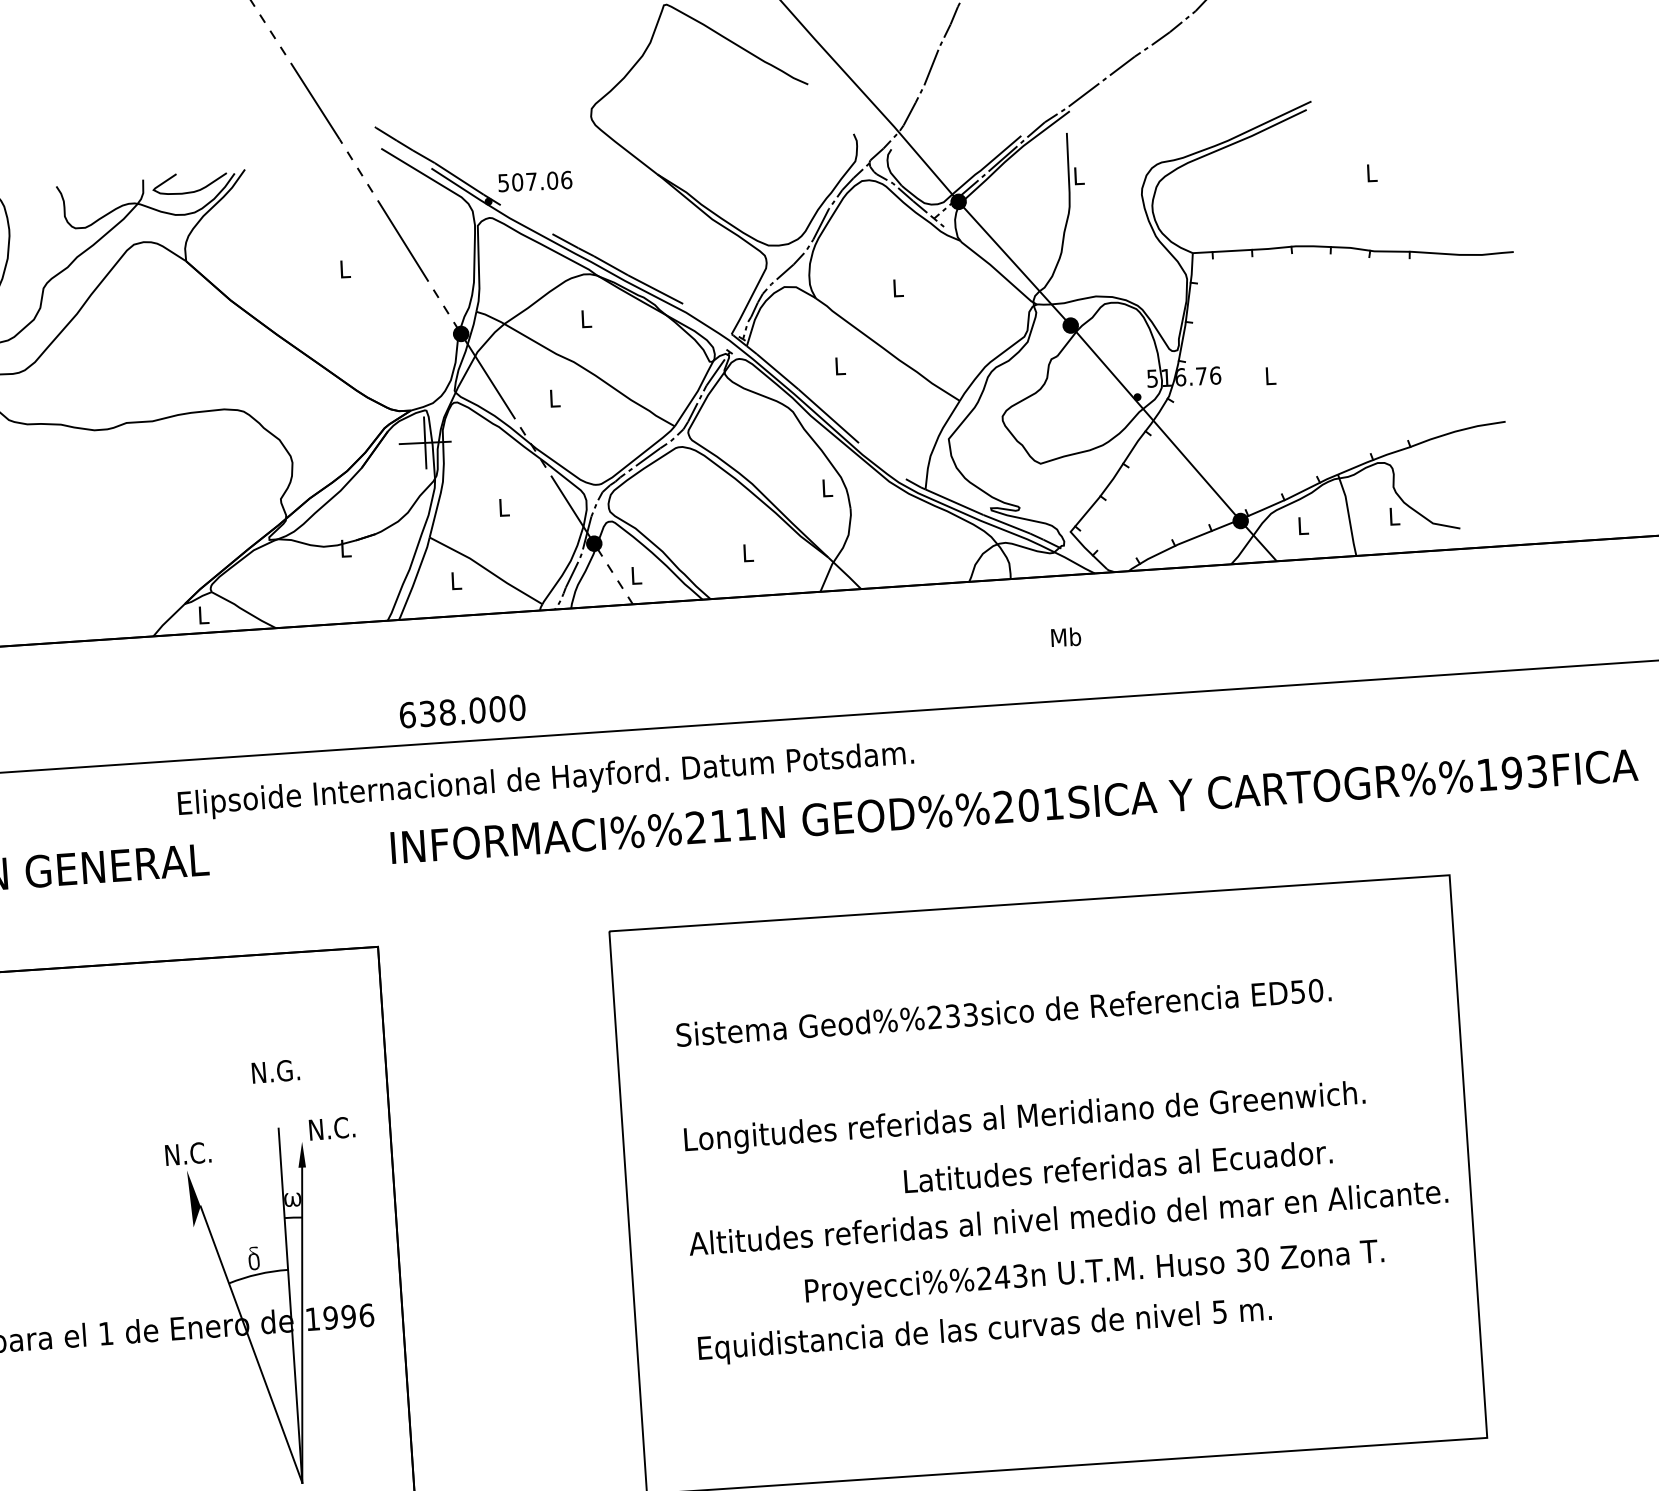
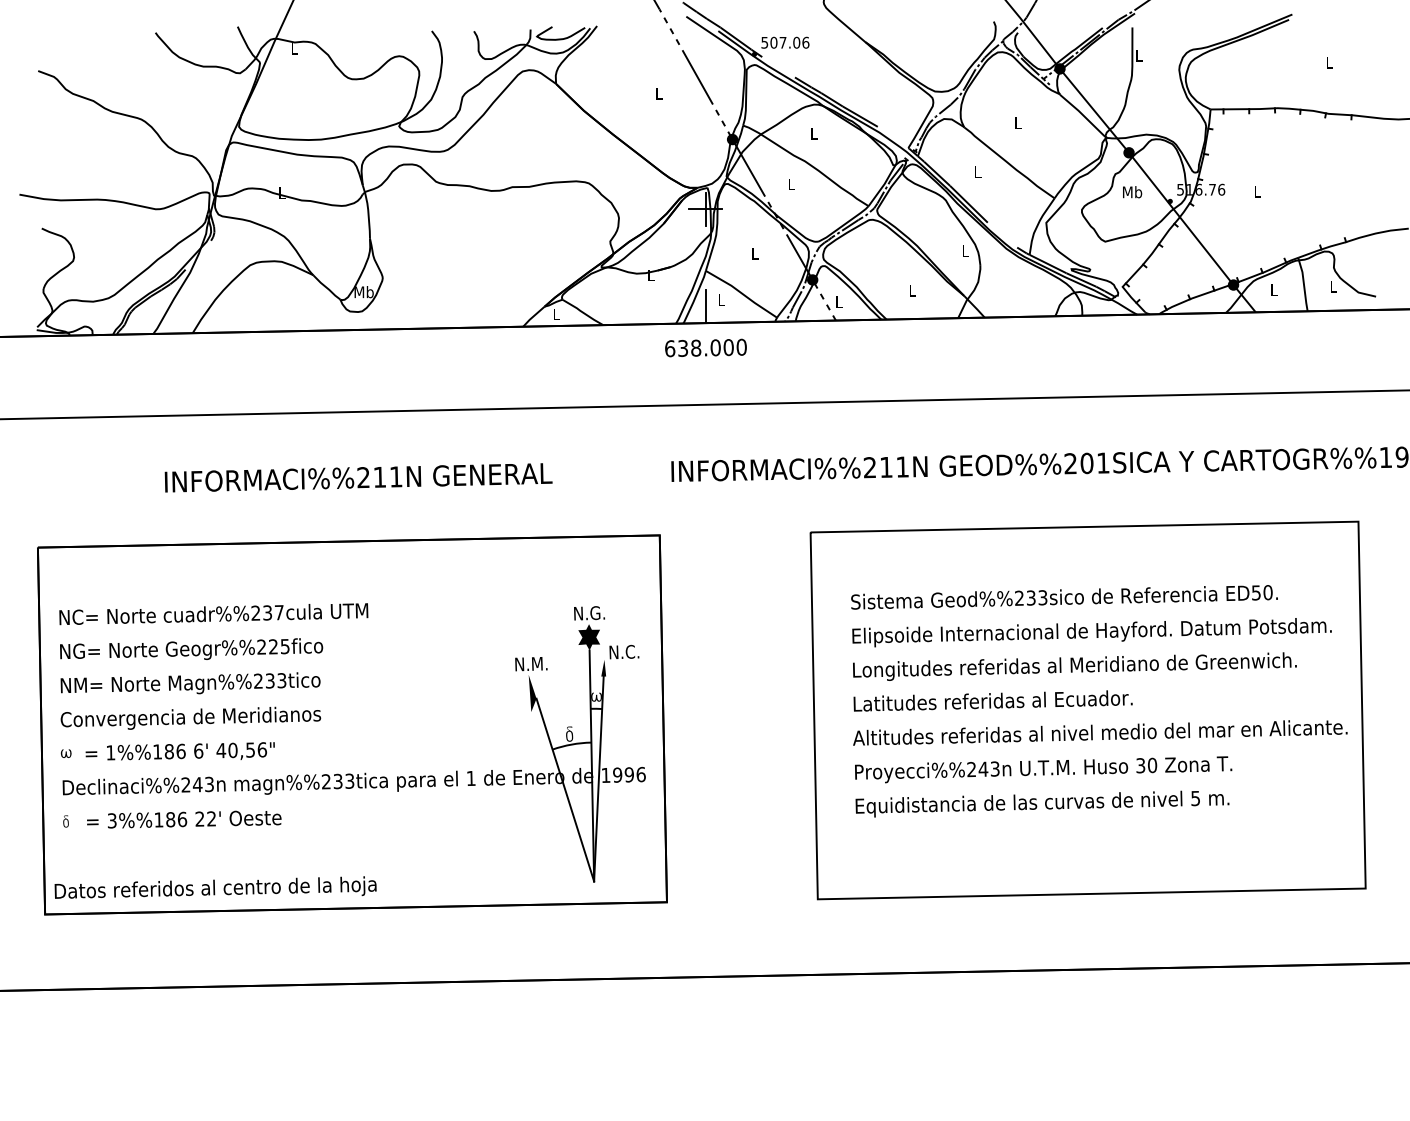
line: (431, 592) -> (705, 306), added
text: (1066, 637) -> (1132, 192), moved
text: (461, 710) -> (705, 347), moved
text: (545, 780) -> (1091, 632), moved
fill: (277, 1108) -> (589, 637), added
text: (202, 1152) -> (539, 663), N.C. -> N.M.
text: (1117, 1166) -> (992, 700), moved
text: (1094, 1273) -> (1043, 769), moved

